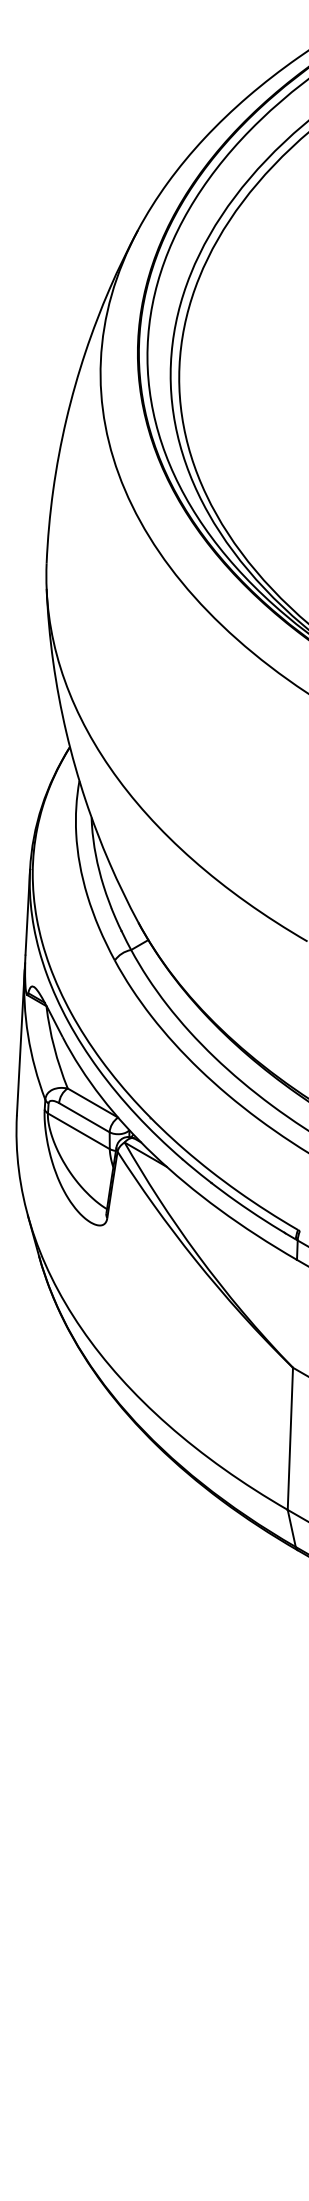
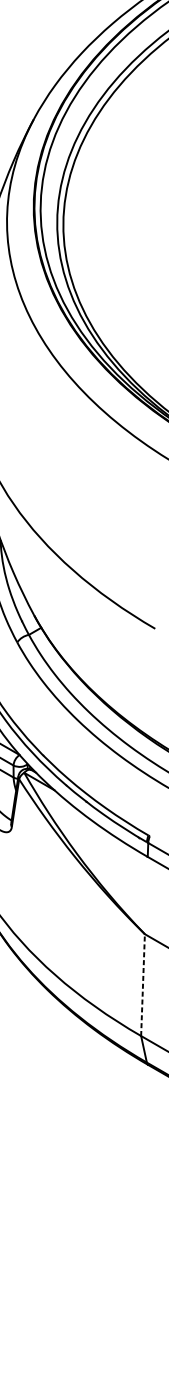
line: (290, 1438) -> (143, 984), solid -> dashed

